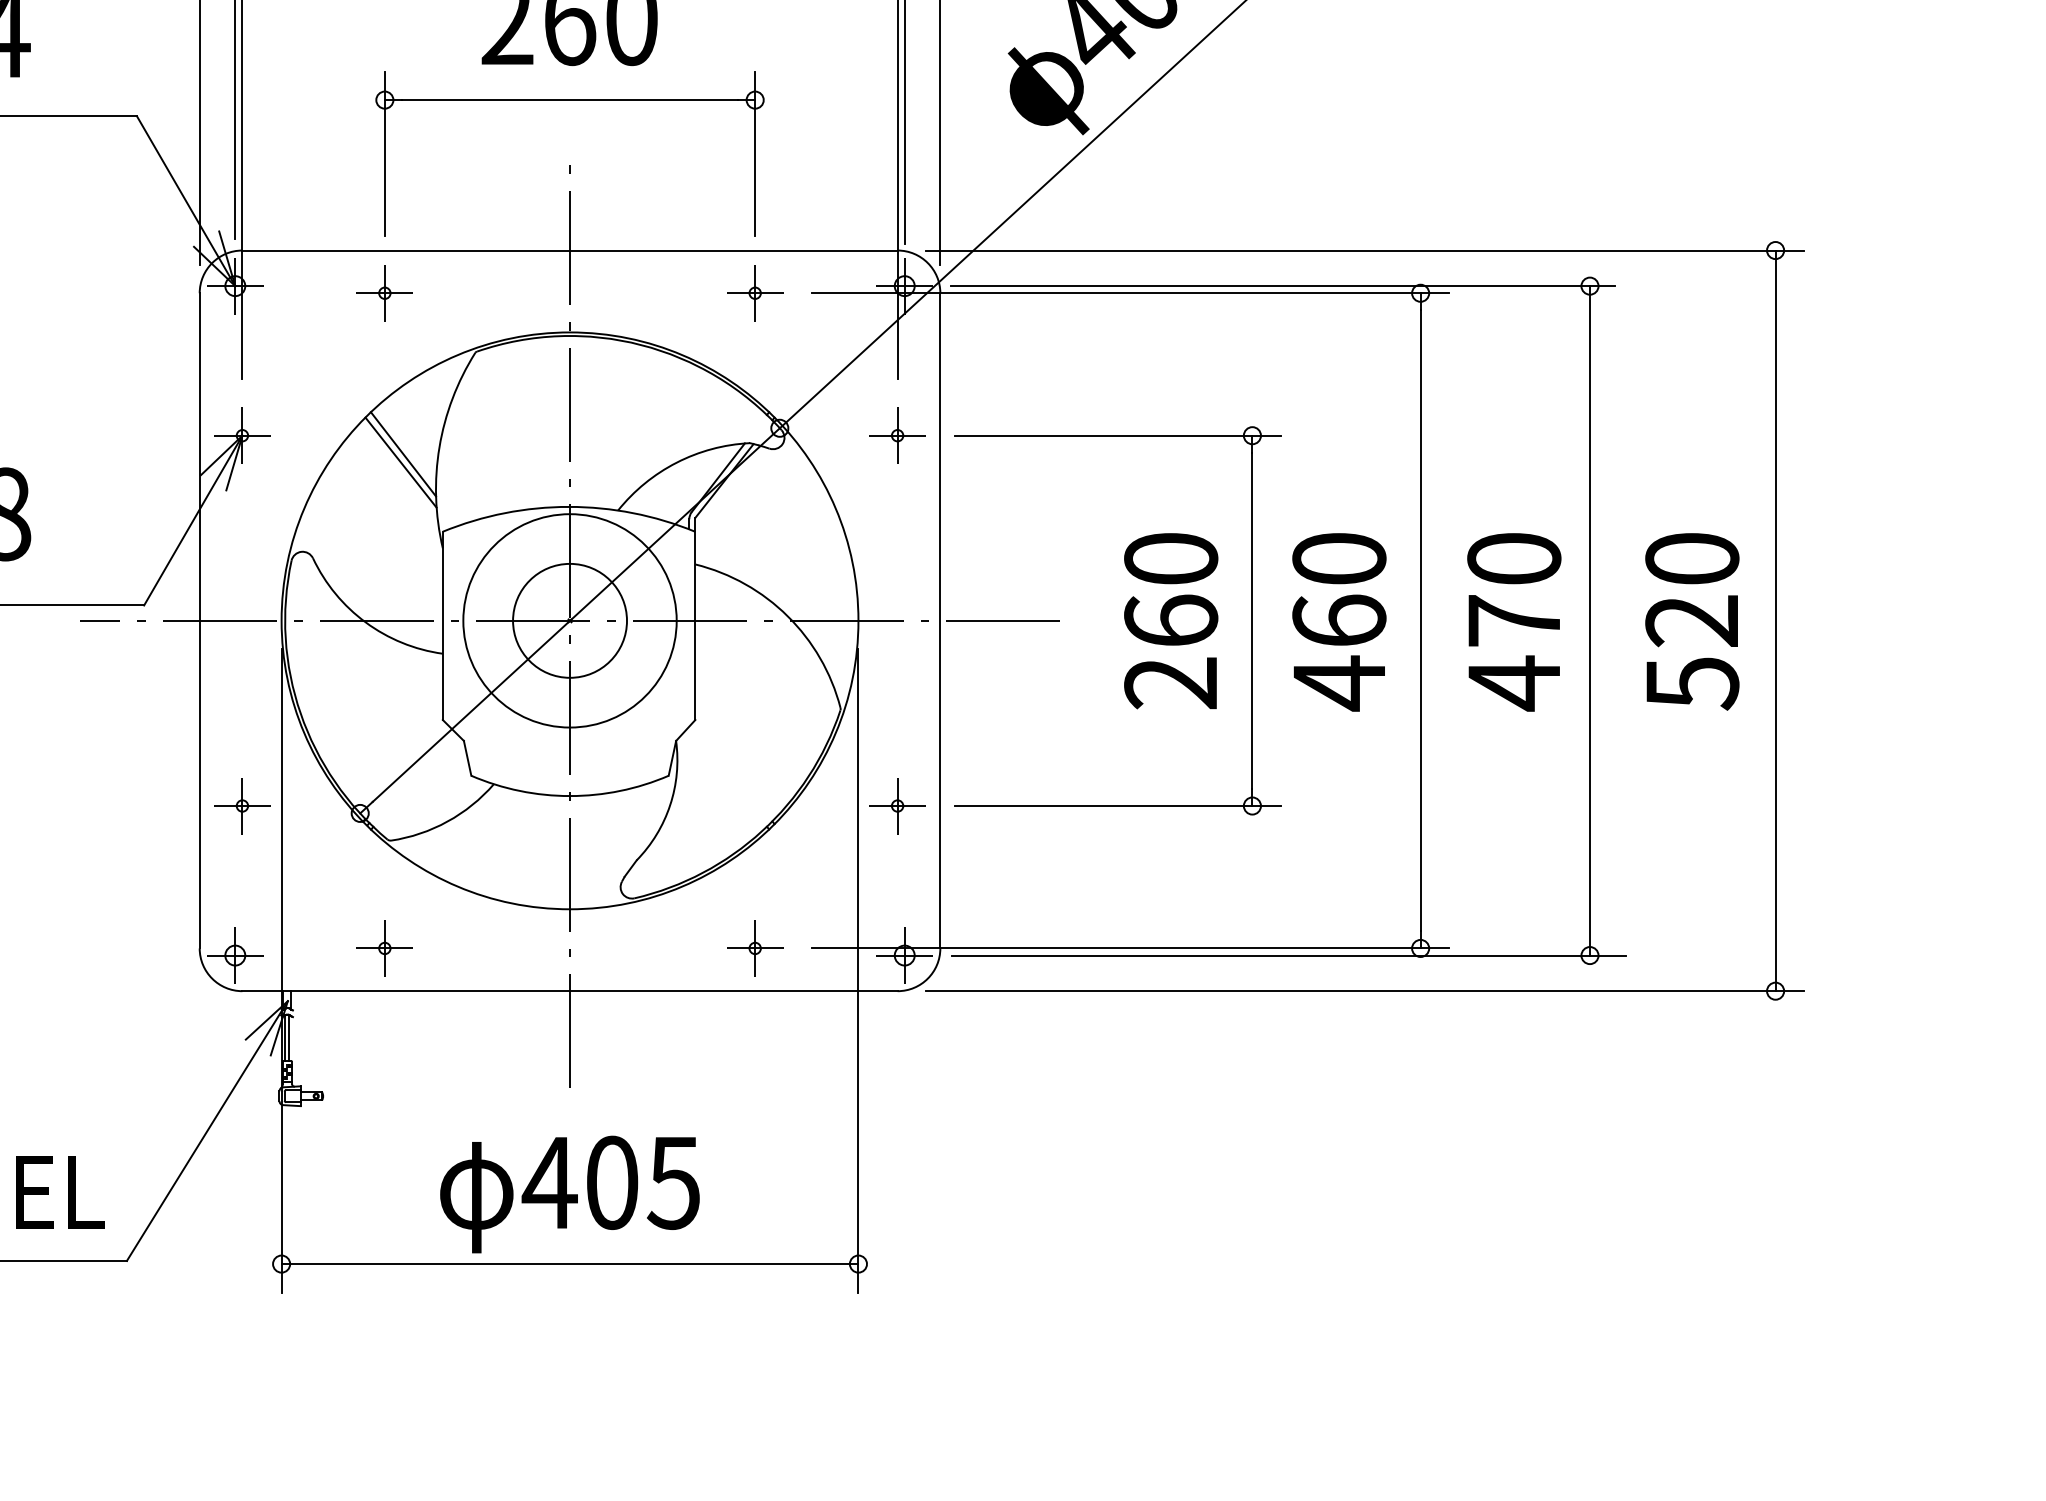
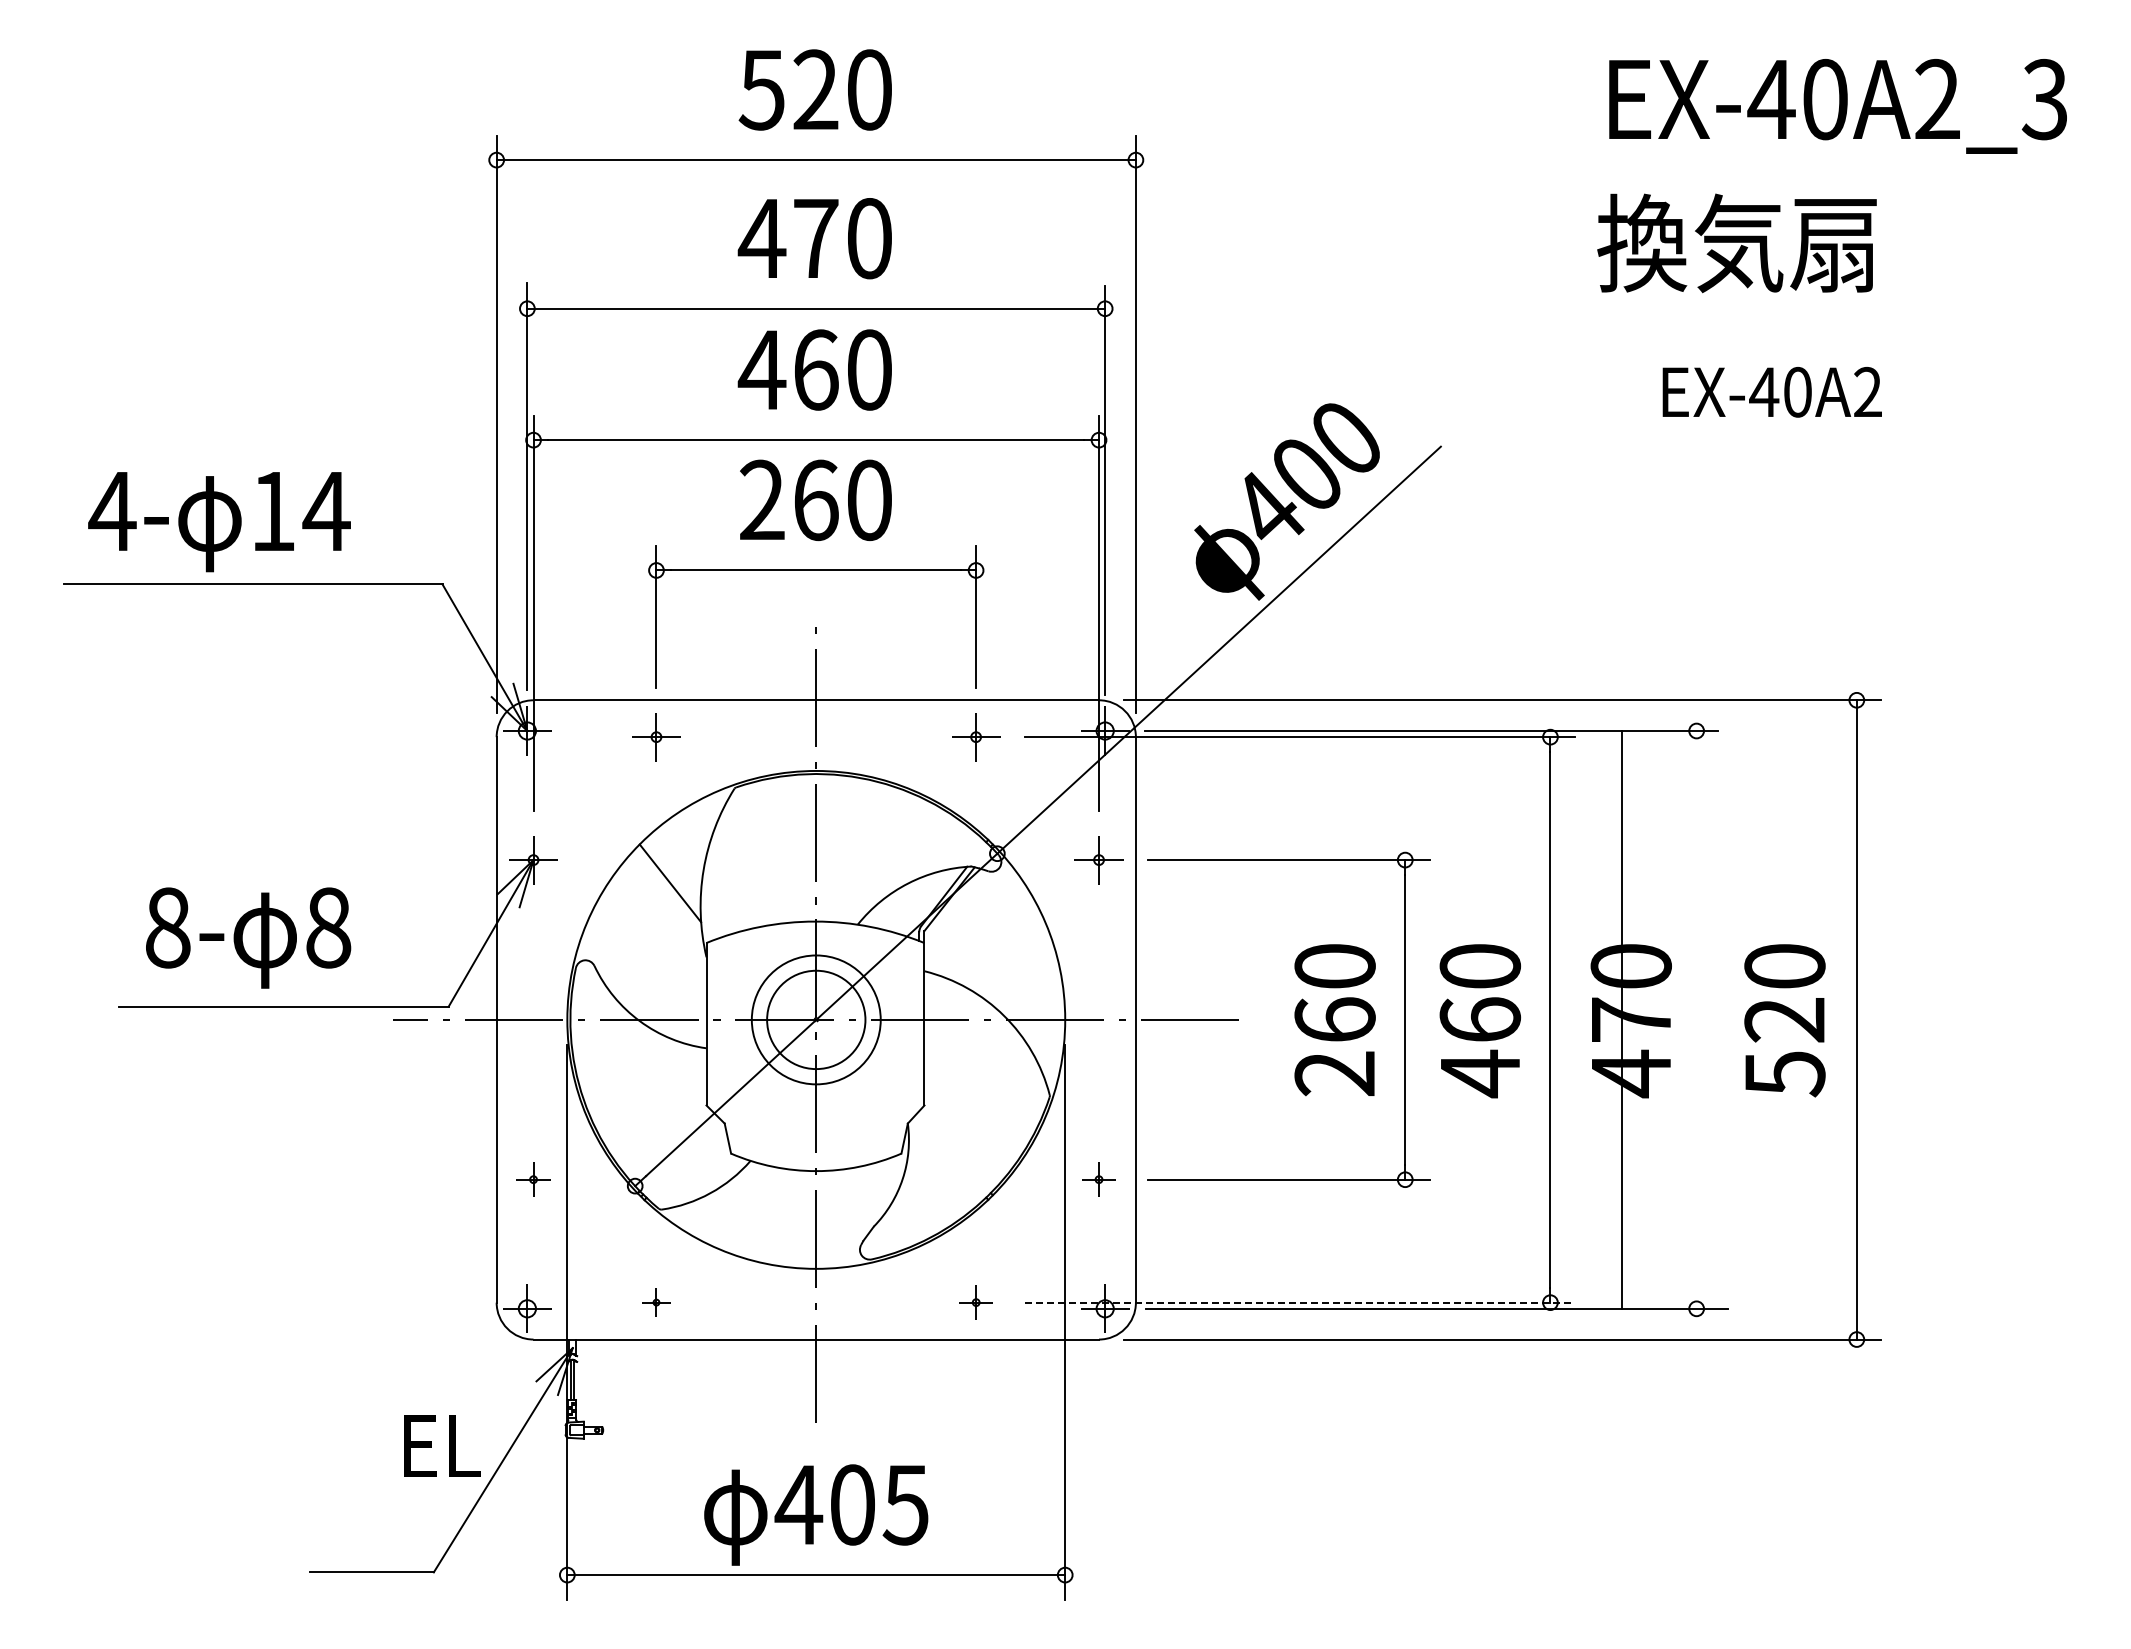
line: (403, 453) -> (672, 875), removed
circle: (570, 620) -> (816, 1019), size x0.7
line: (1589, 620) -> (1621, 1019), moved
part: (242, 805) -> (533, 1179), size x0.7
part: (897, 805) -> (1098, 1179), size x0.7
part: (384, 948) -> (656, 1302), size x0.6
part: (755, 948) -> (976, 1302), size x0.7
line: (1131, 948) -> (1300, 1302), solid -> dashed
text: (60, 1191) -> (442, 1445), moved

